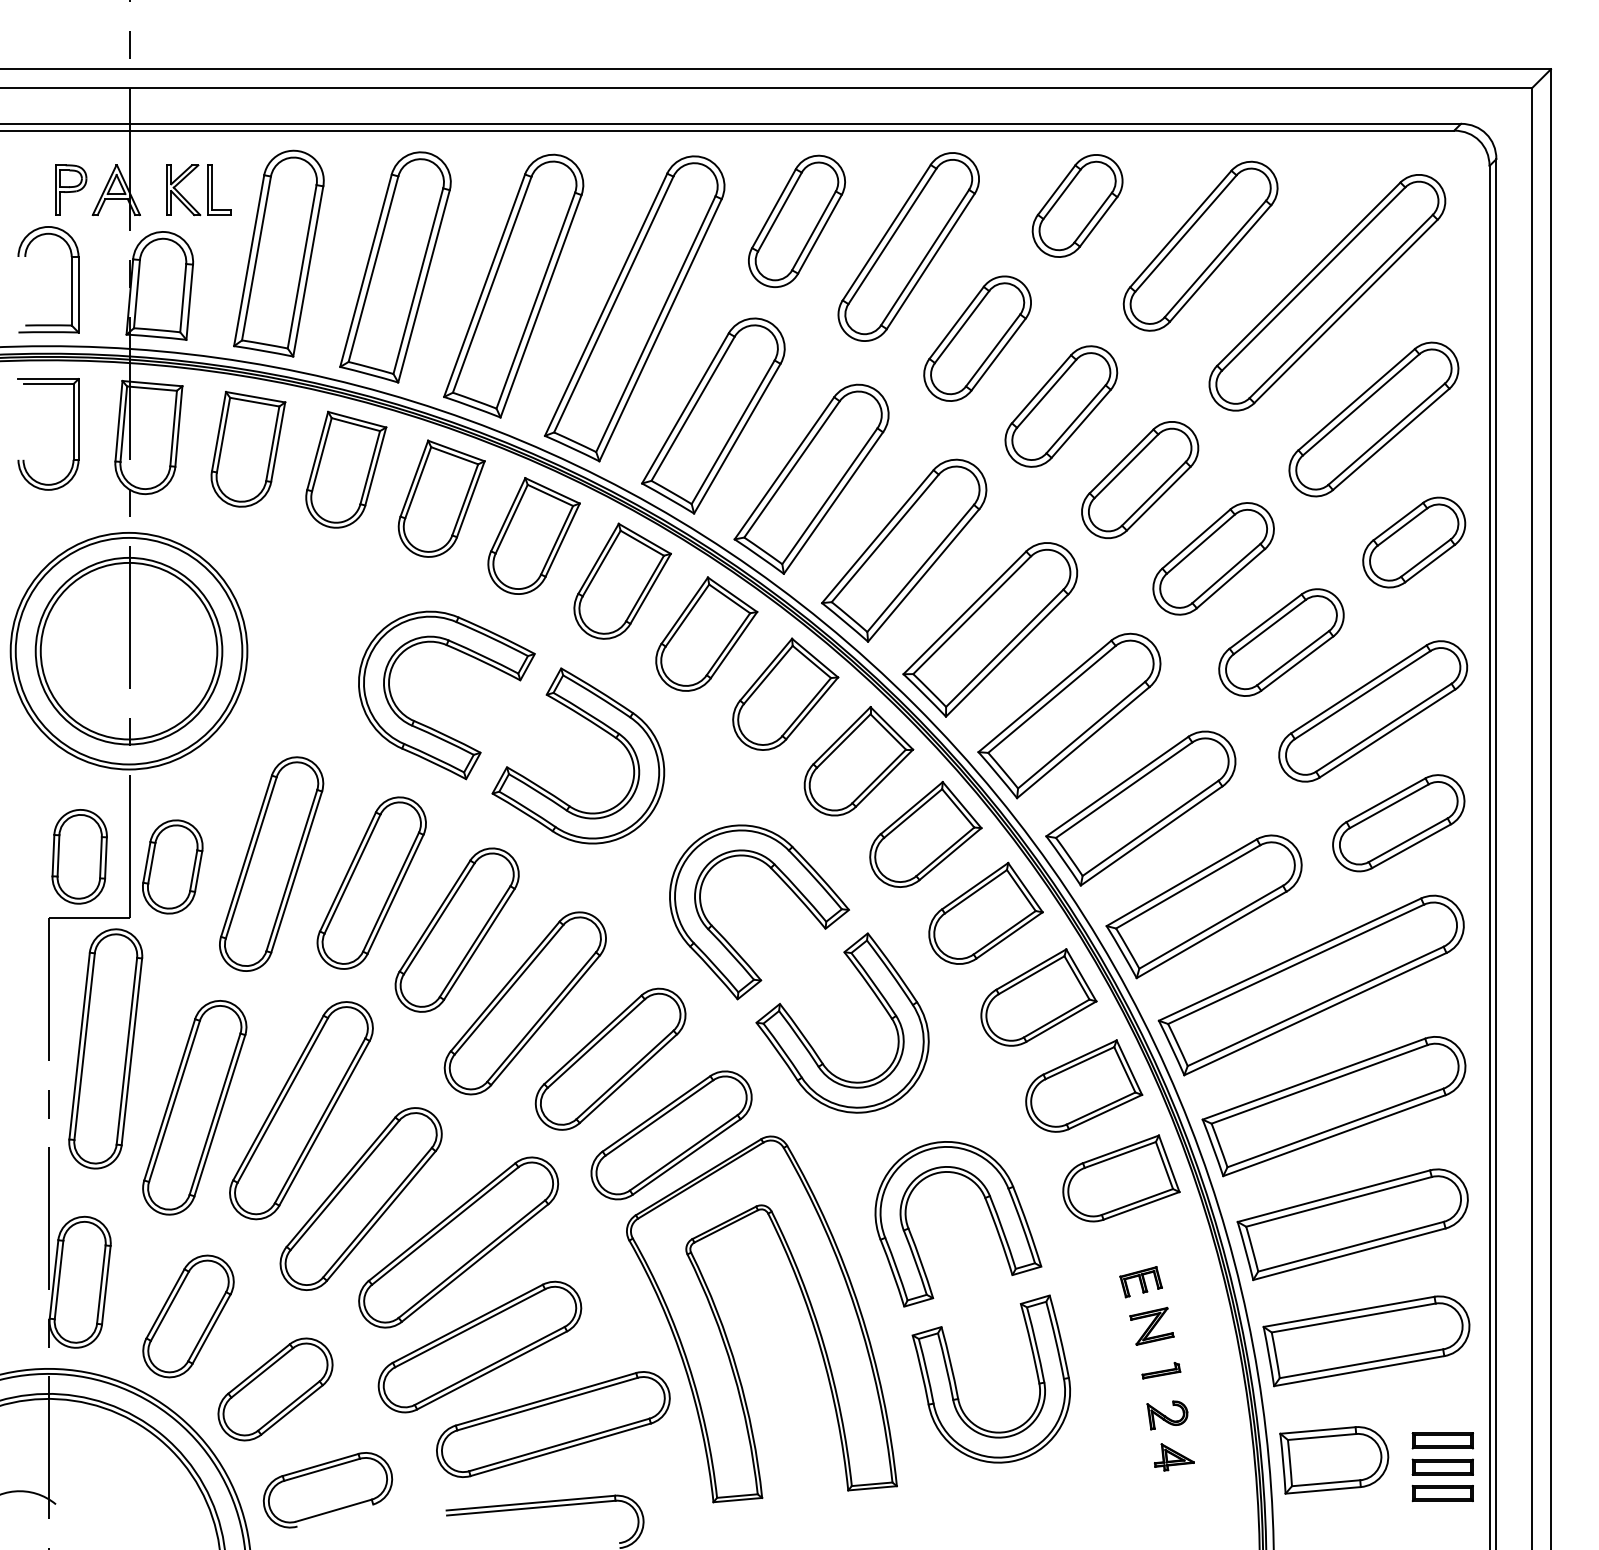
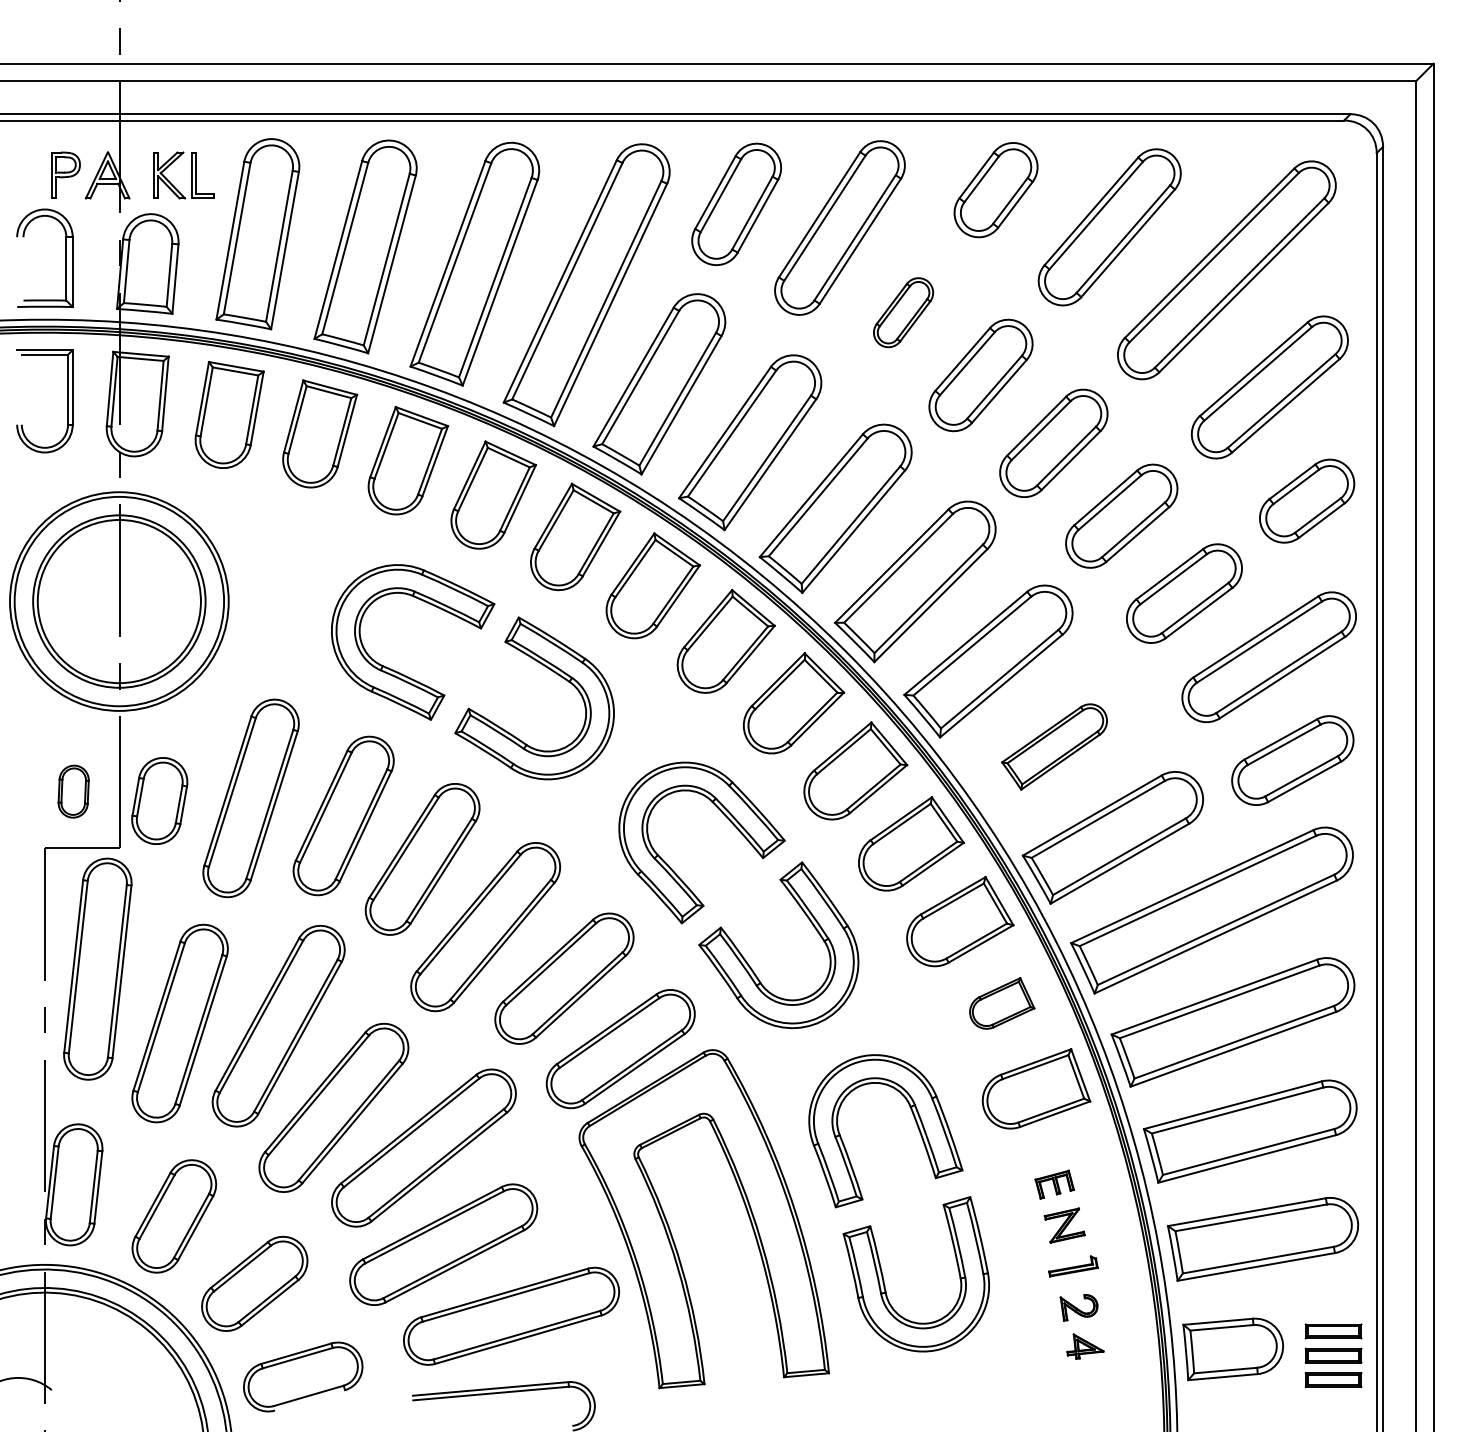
part: (977, 338) -> (903, 312), size x0.6
part: (1140, 808) -> (1054, 746), size x0.6
part: (79, 856) -> (73, 791), size x0.6
part: (1084, 1085) -> (1002, 1002), size x0.6
part: (1161, 1370) -> (1073, 1266), size x1.4

